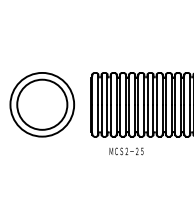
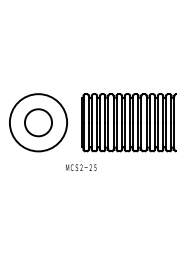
circle: (42, 104) -> (38, 122), size x0.6
text: (126, 151) -> (81, 167), moved

